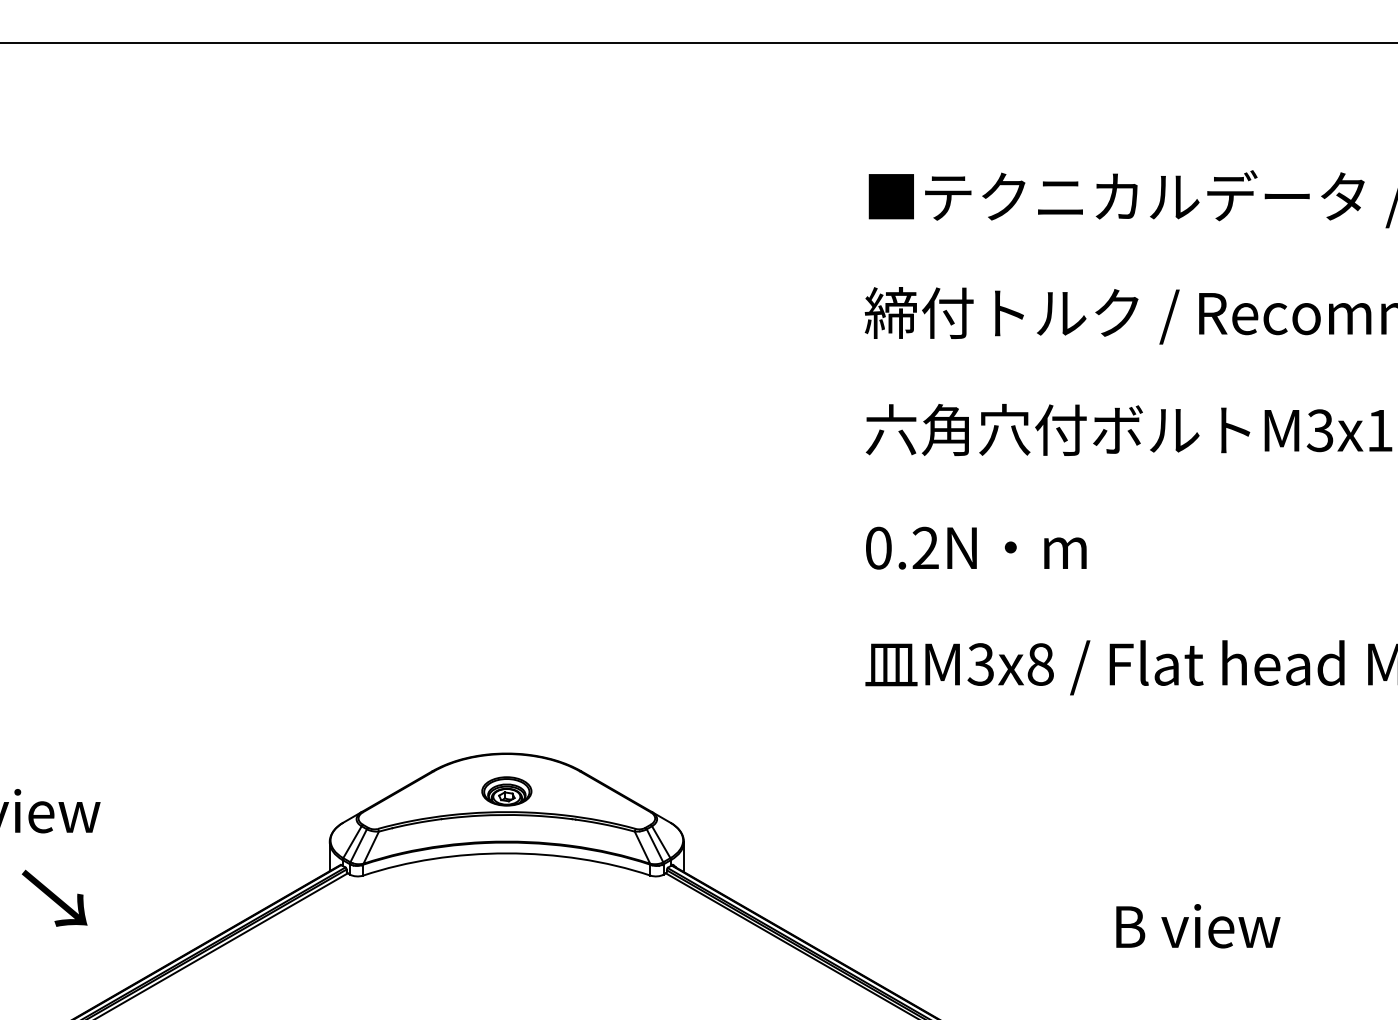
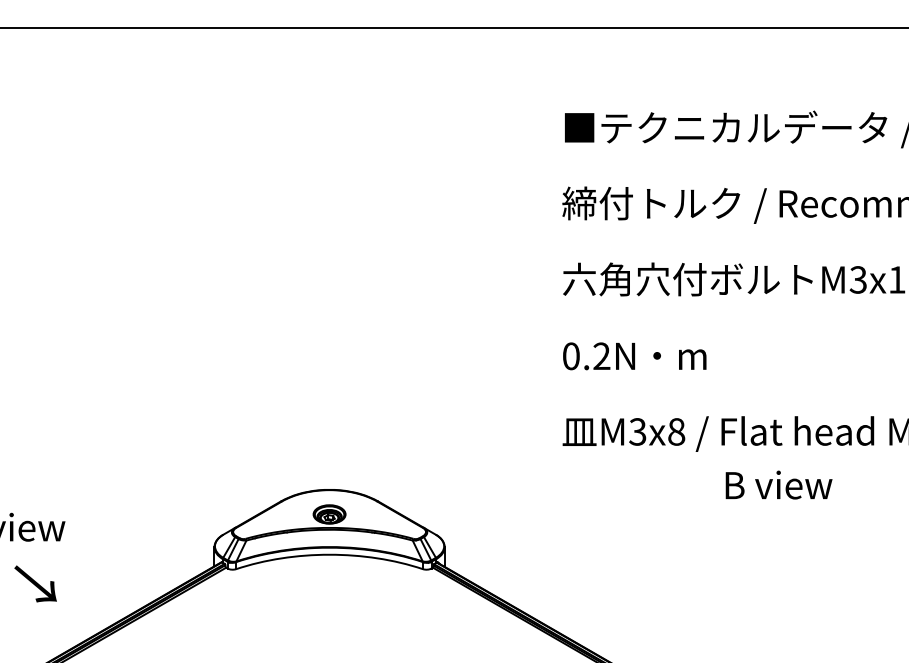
text: (1197, 925) -> (778, 484), moved

